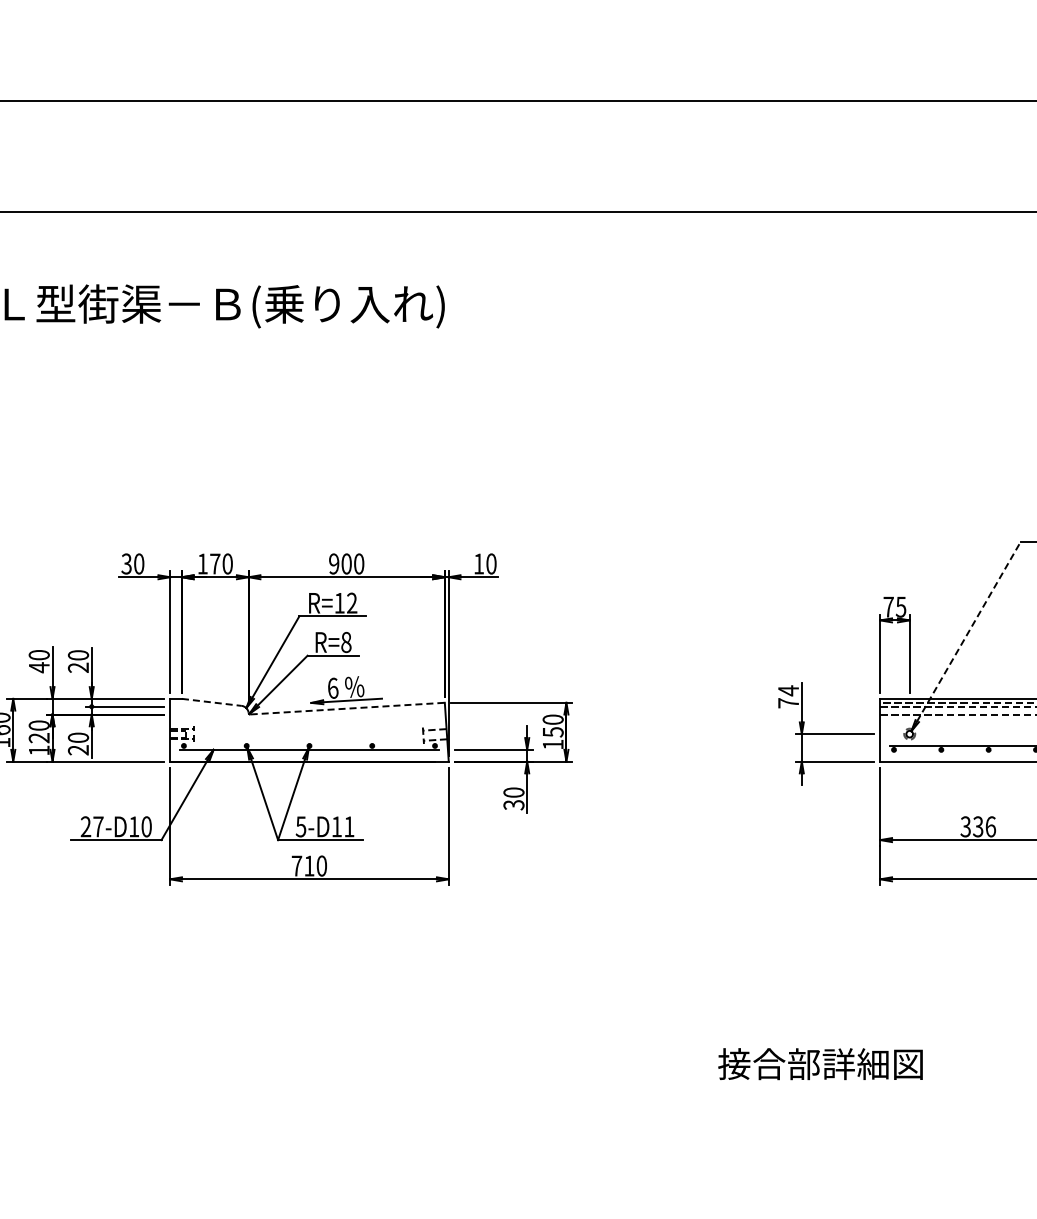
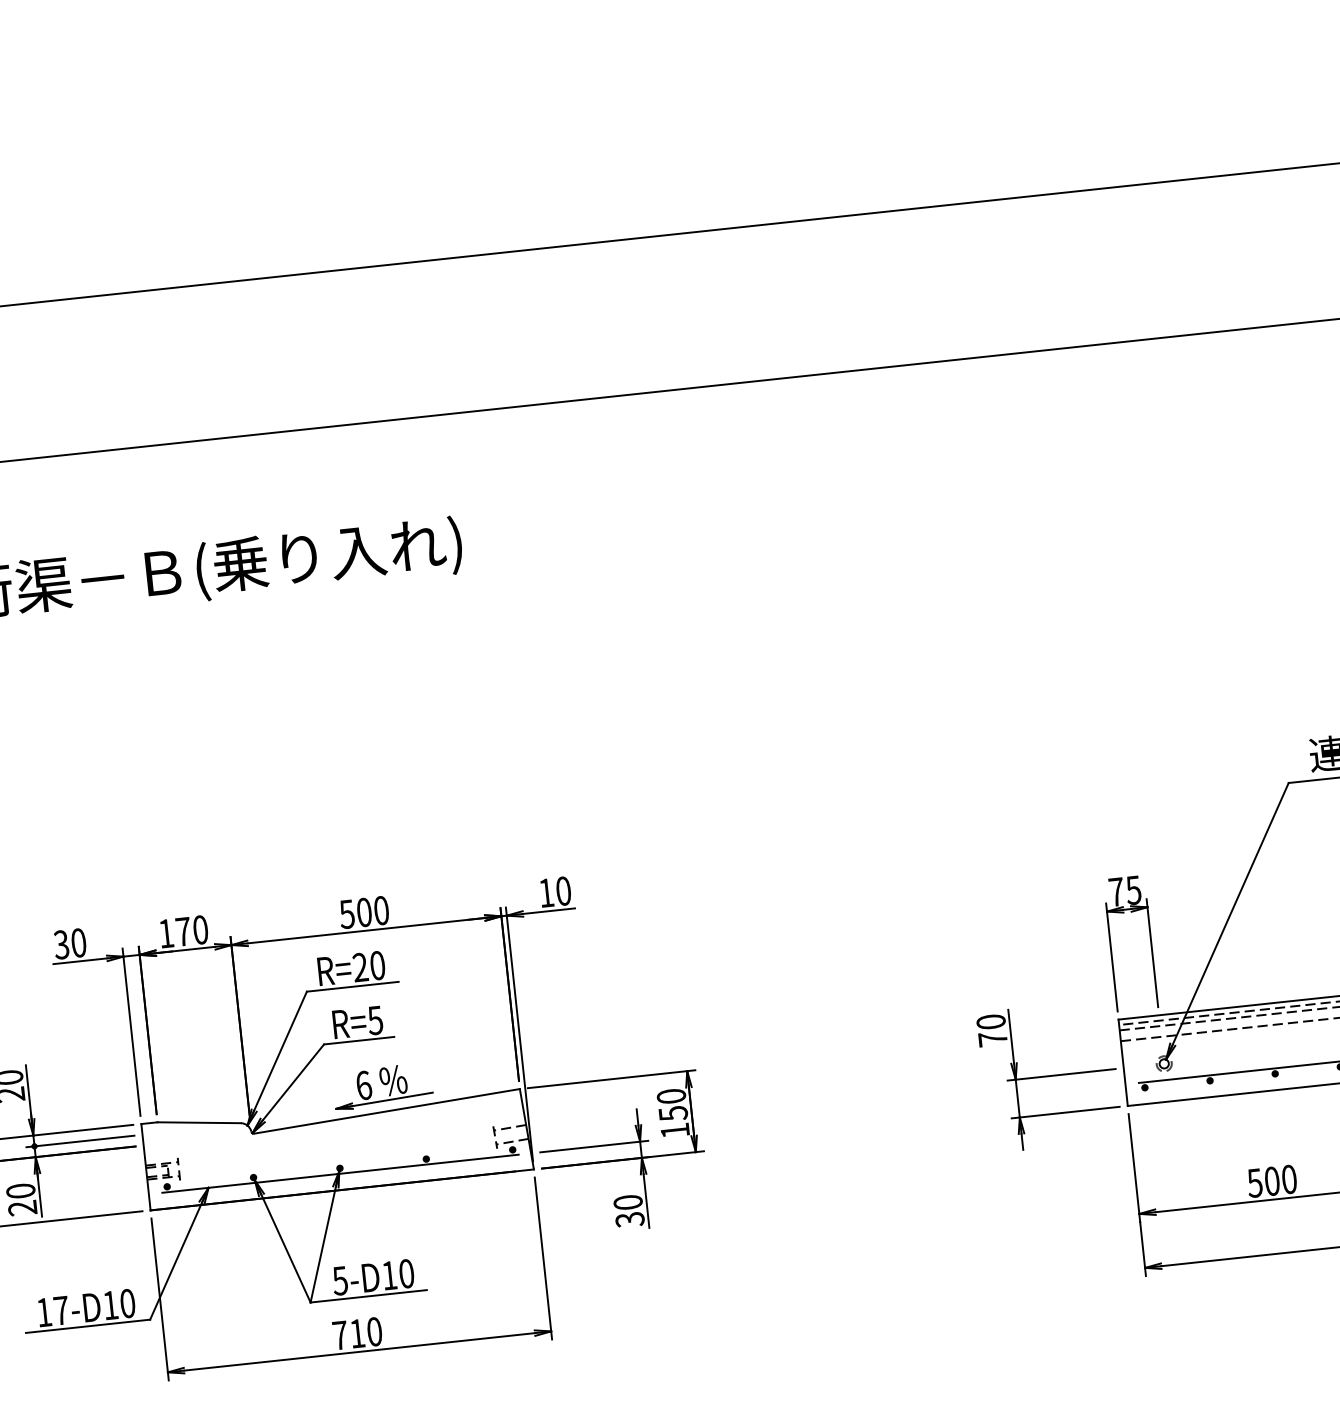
text: (333, 563) -> (346, 913), 900 -> 500
text: (345, 602) -> (368, 965), R=12 -> R=20
line: (966, 636) -> (1228, 921), dashed -> solid
text: (346, 641) -> (375, 1019), R=8 -> R=5
text: (788, 690) -> (990, 1021), 74 -> 70
line: (212, 702) -> (200, 1122), dashed -> solid
line: (348, 708) -> (388, 1111), dashed -> solid
text: (85, 826) -> (43, 1312), 27-D10 -> 17-D10
text: (349, 826) -> (406, 1273), 5-D11 -> 5-D10
text: (978, 826) -> (1272, 1180), 336 -> 500

